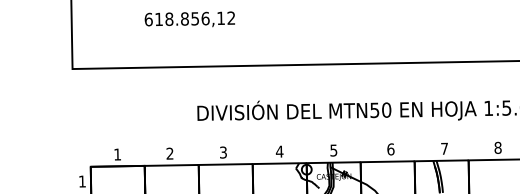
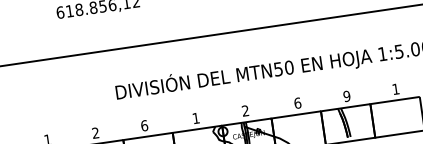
text: (497, 147) -> (395, 88), 8 -> 1
text: (444, 148) -> (346, 96), 7 -> 9
text: (333, 150) -> (245, 110), 5 -> 2
text: (279, 151) -> (195, 118), 4 -> 1
text: (223, 152) -> (144, 125), 3 -> 6

